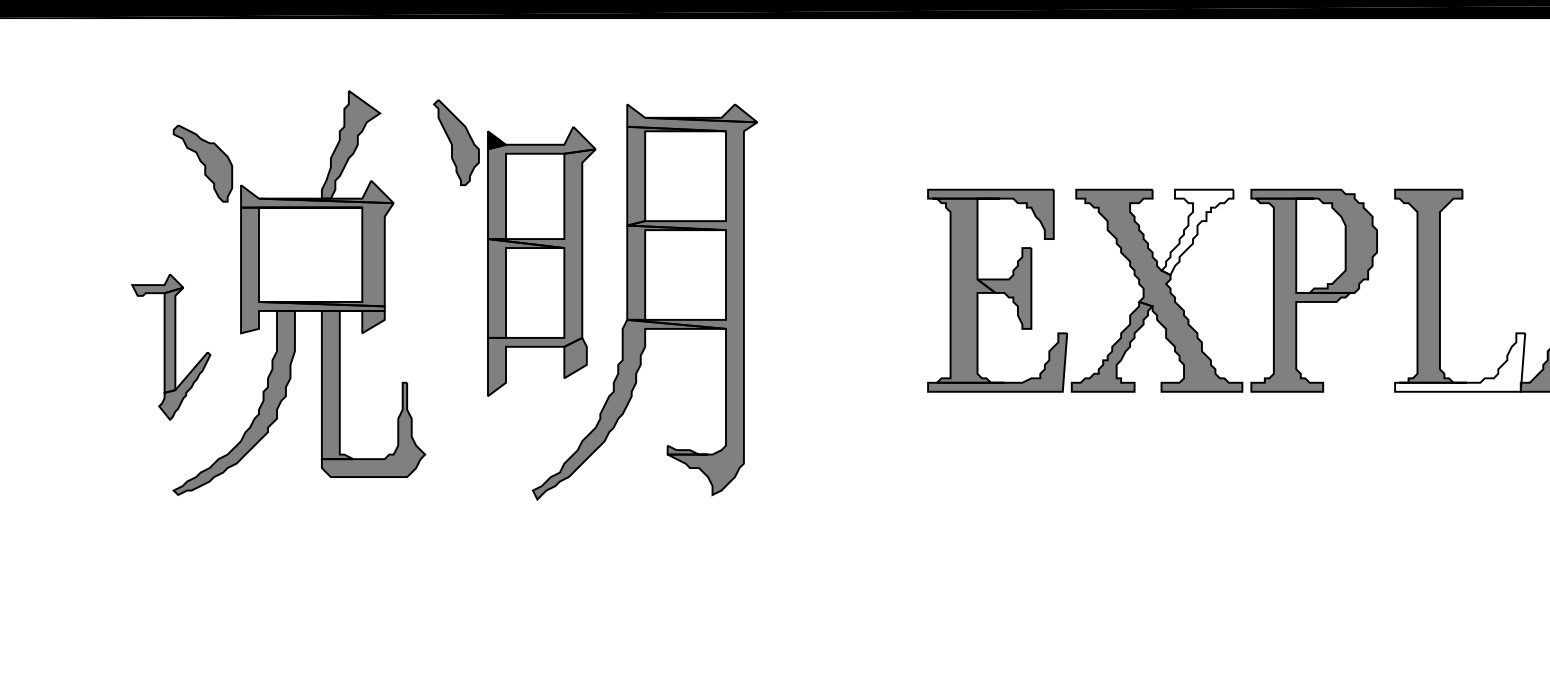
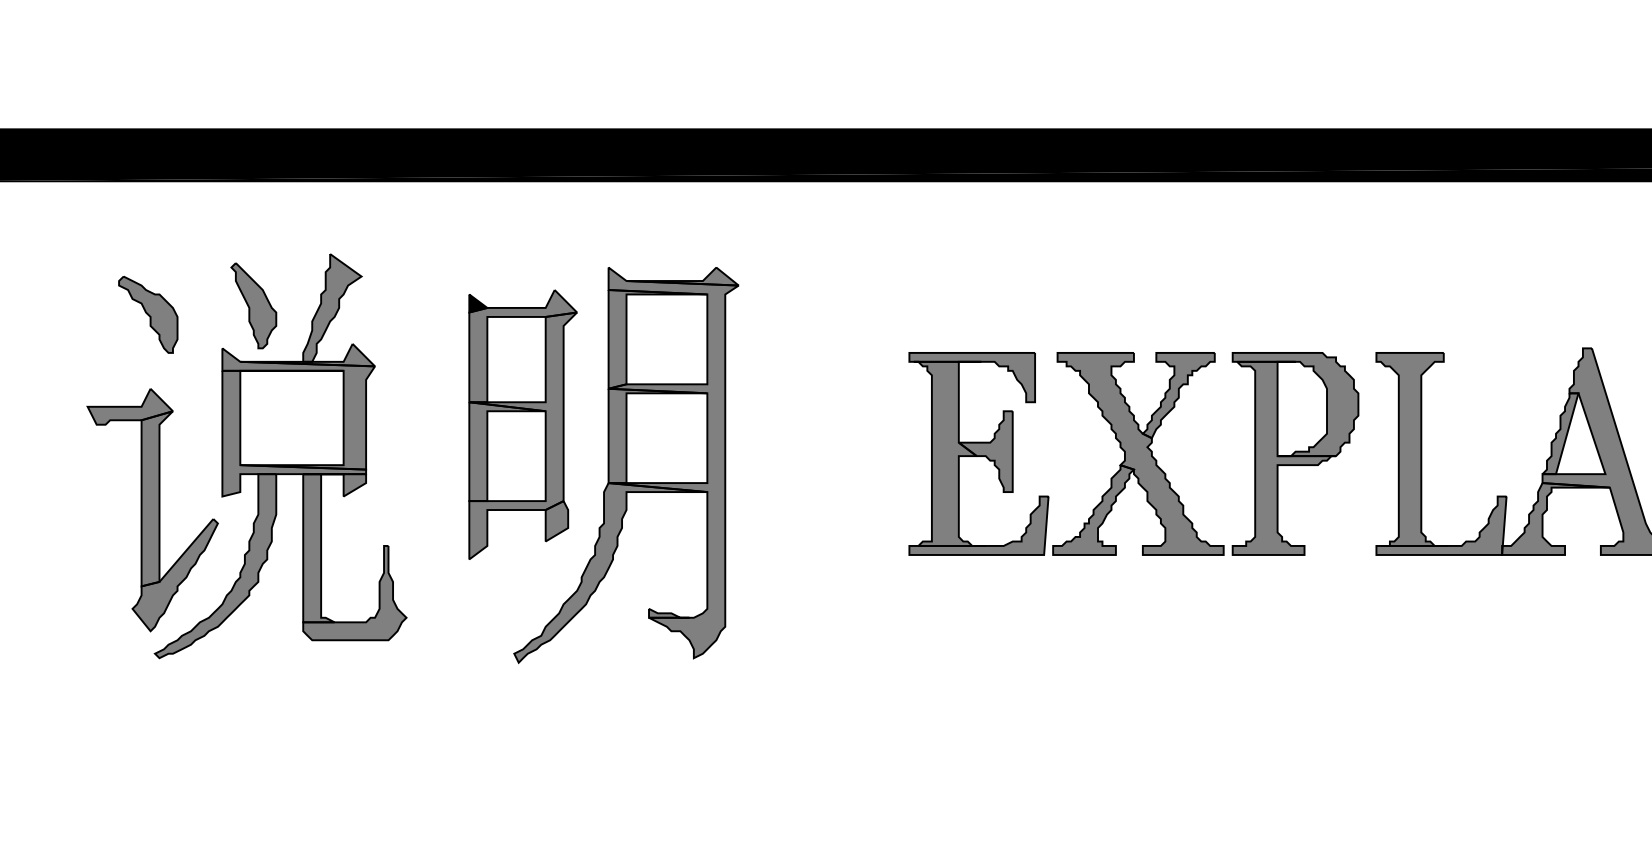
part: (456, 142) -> (253, 305), moved
part: (203, 163) -> (148, 314), moved
fill: (1197, 232) -> (1178, 395), added
part: (171, 347) -> (152, 510), size x1.67
fill: (1460, 362) -> (1441, 525), added

